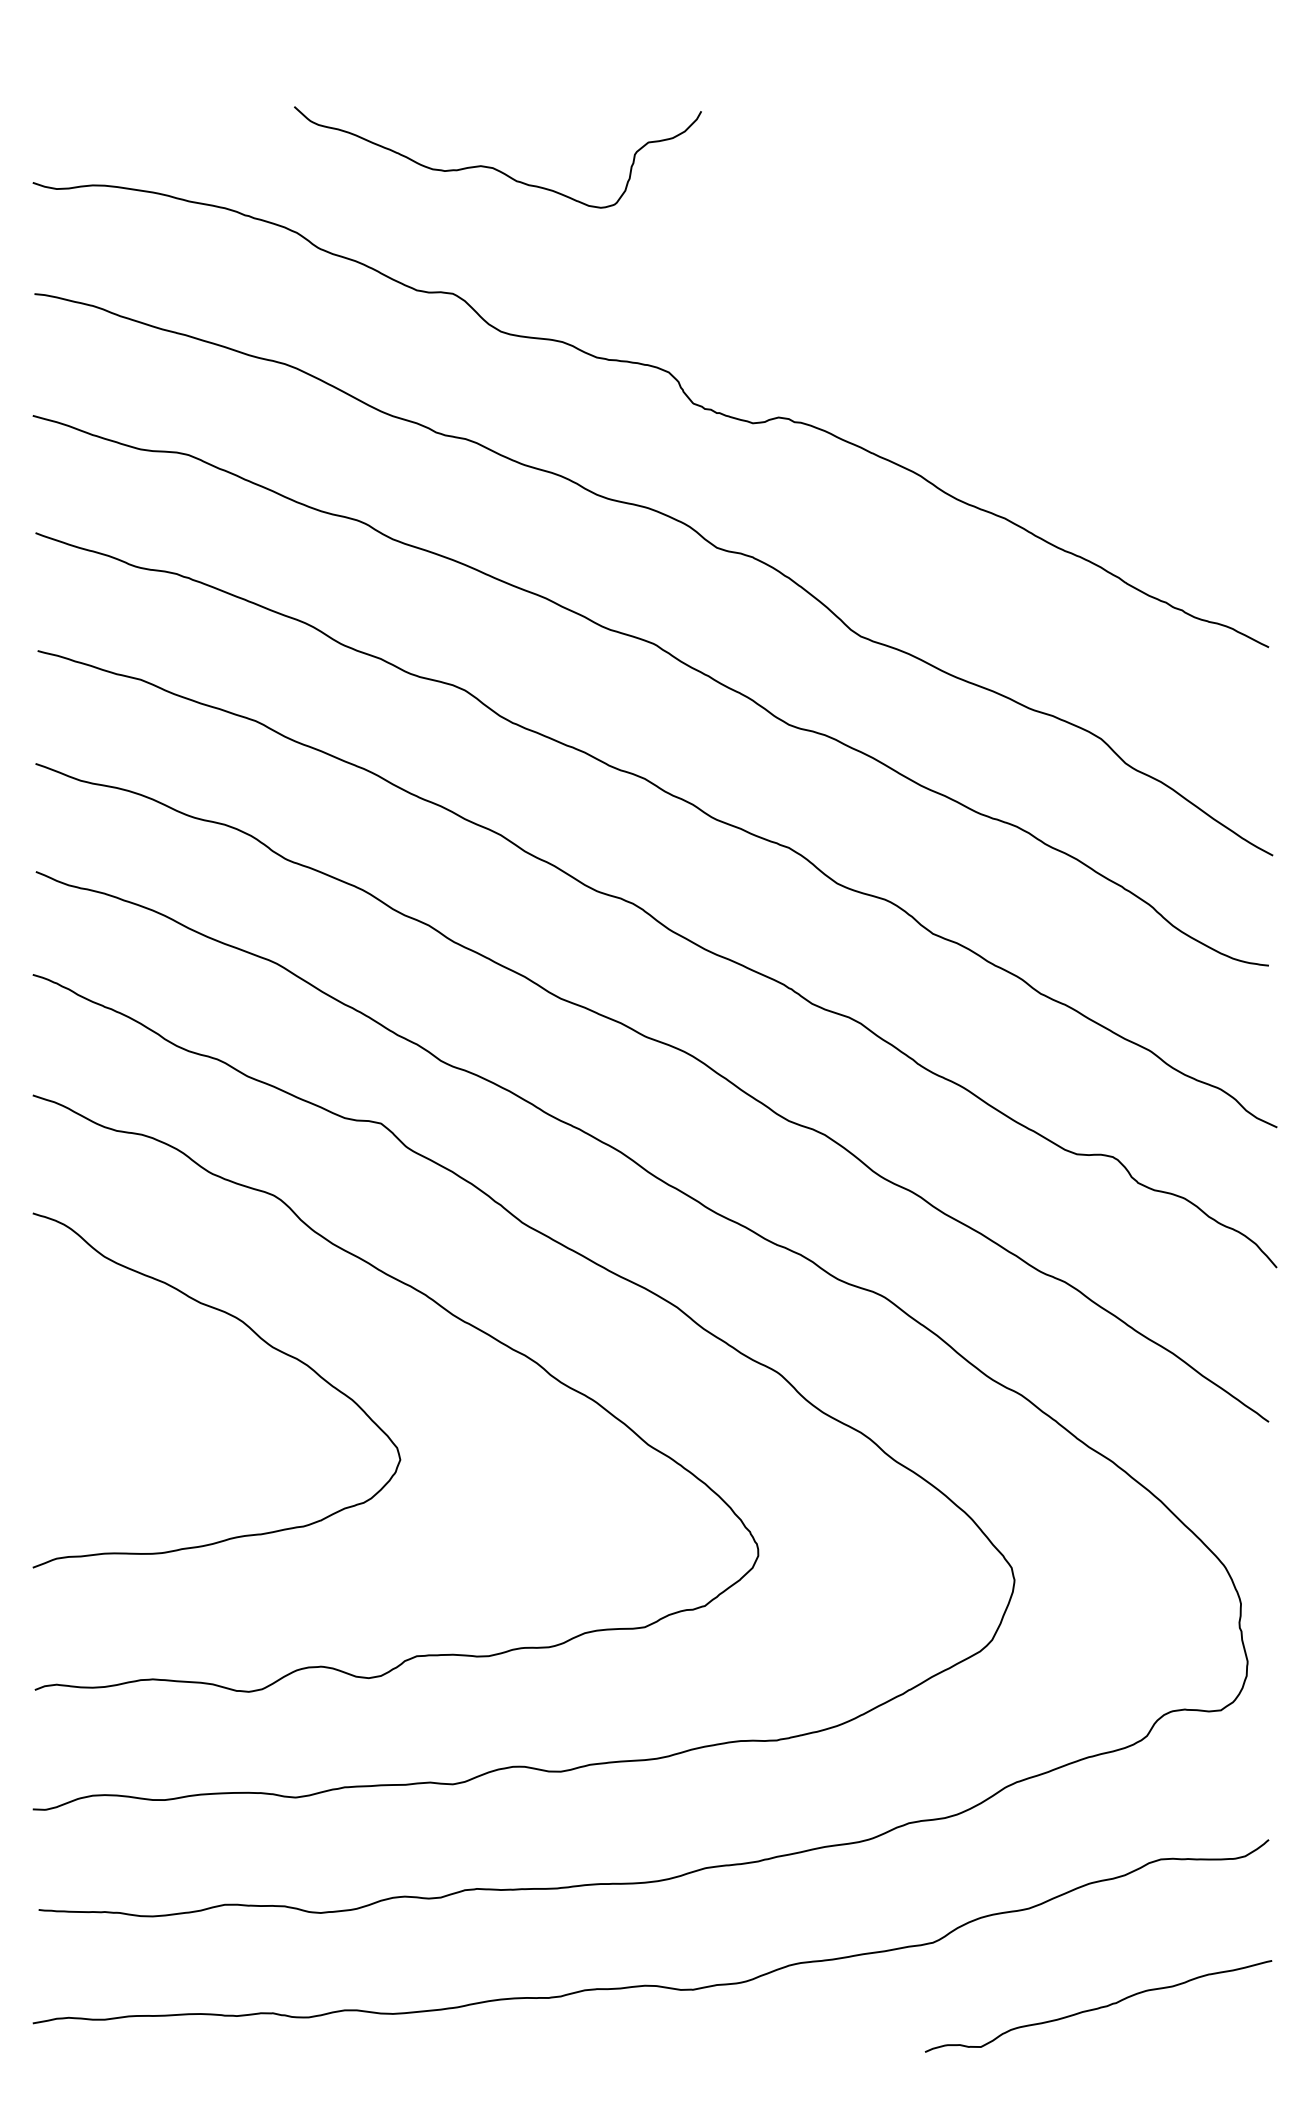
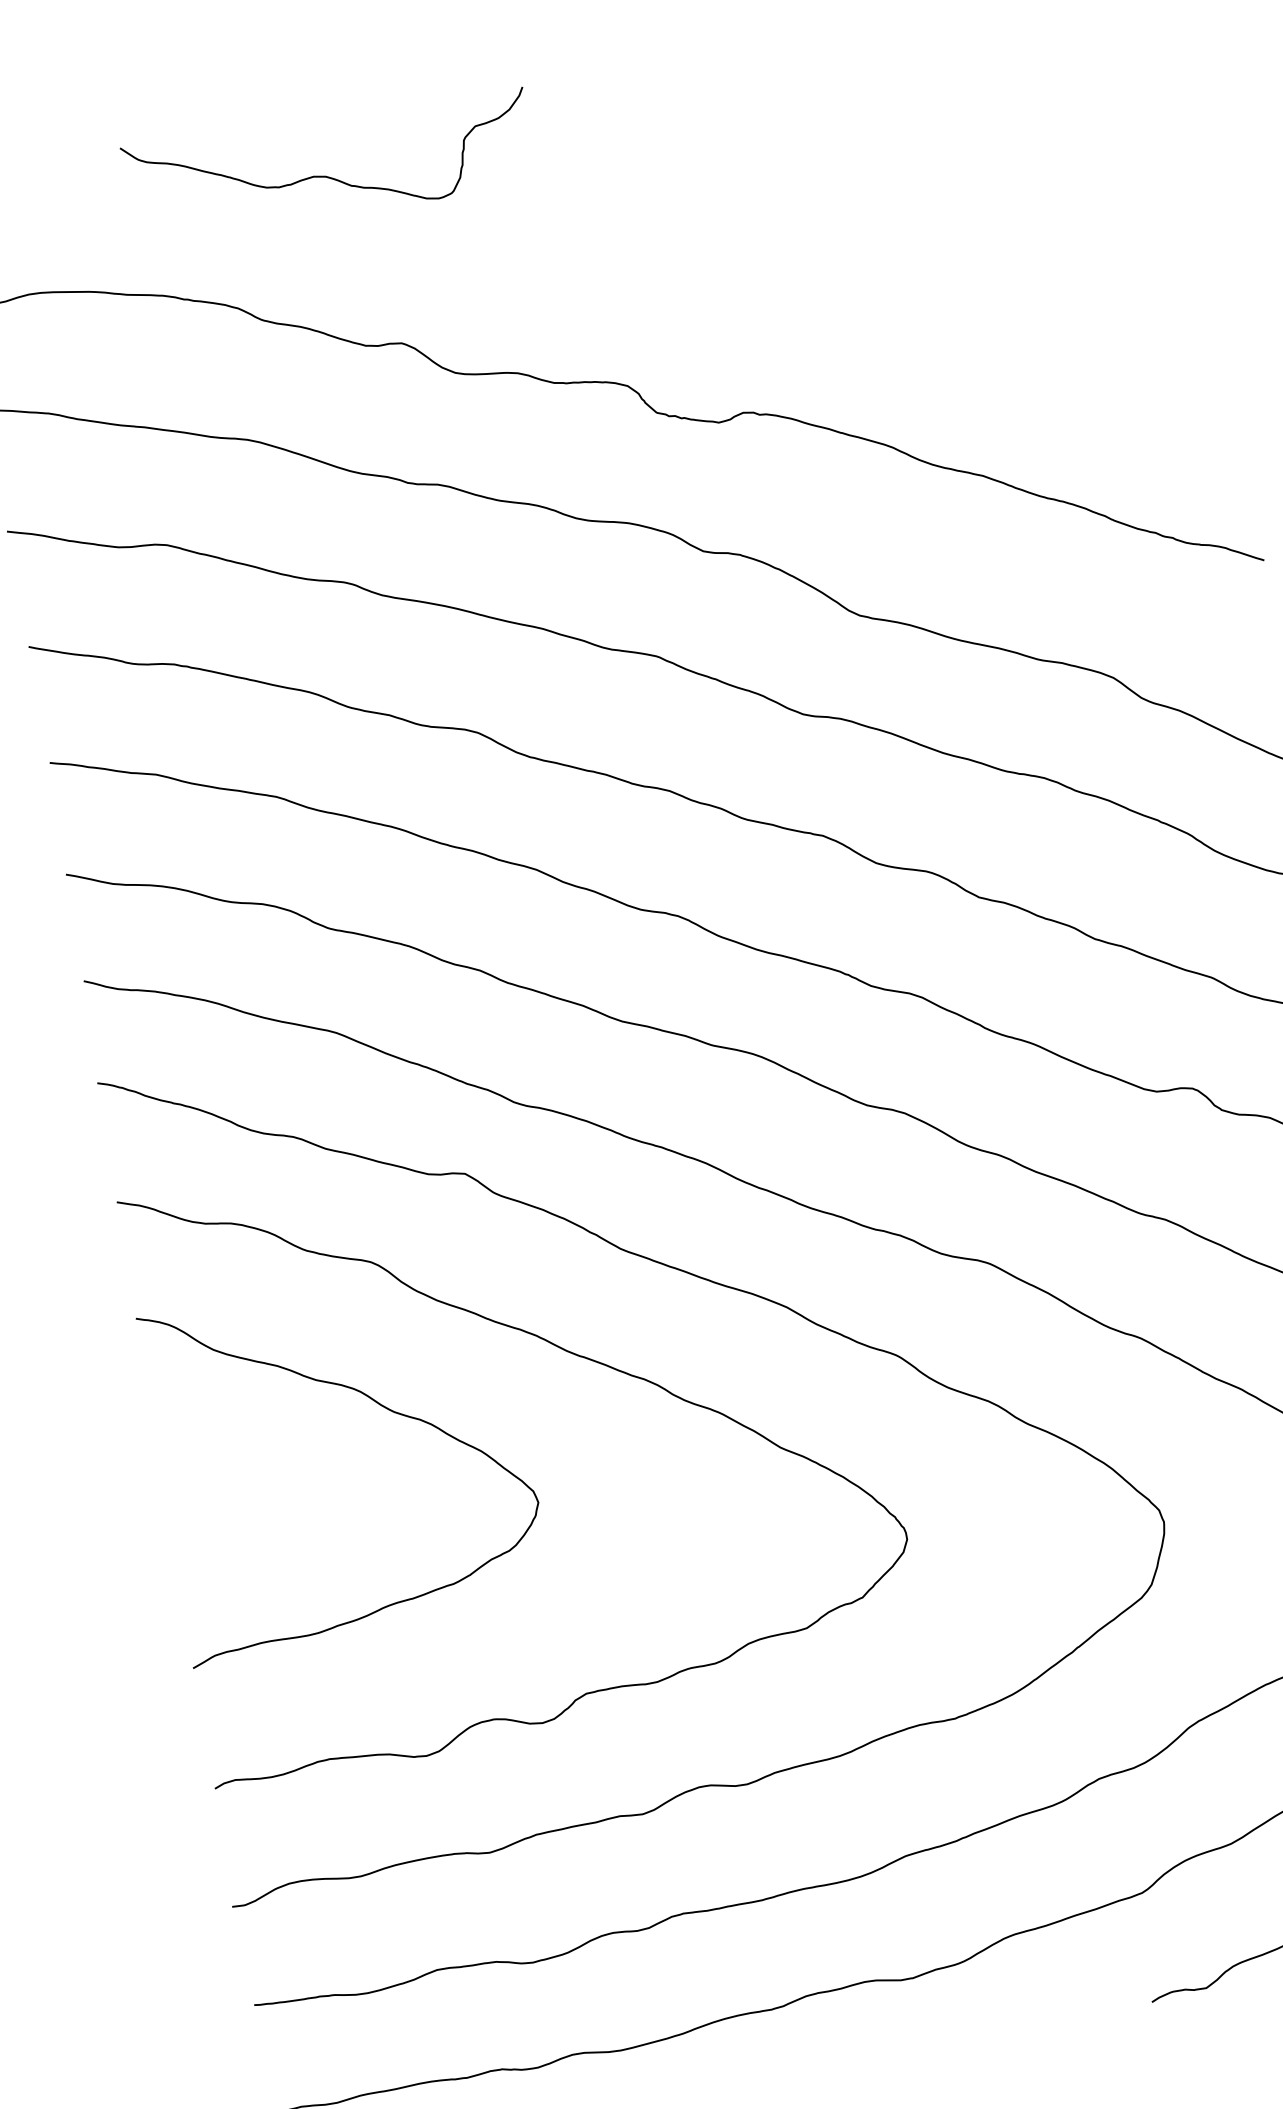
curve: (494, 167) -> (327, 175), moved

